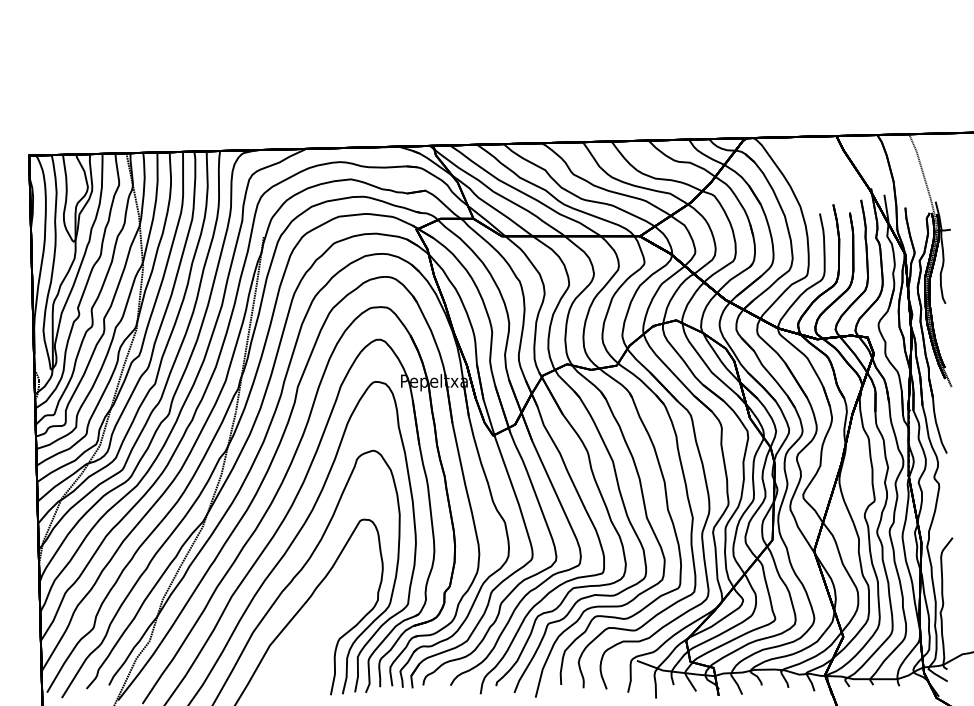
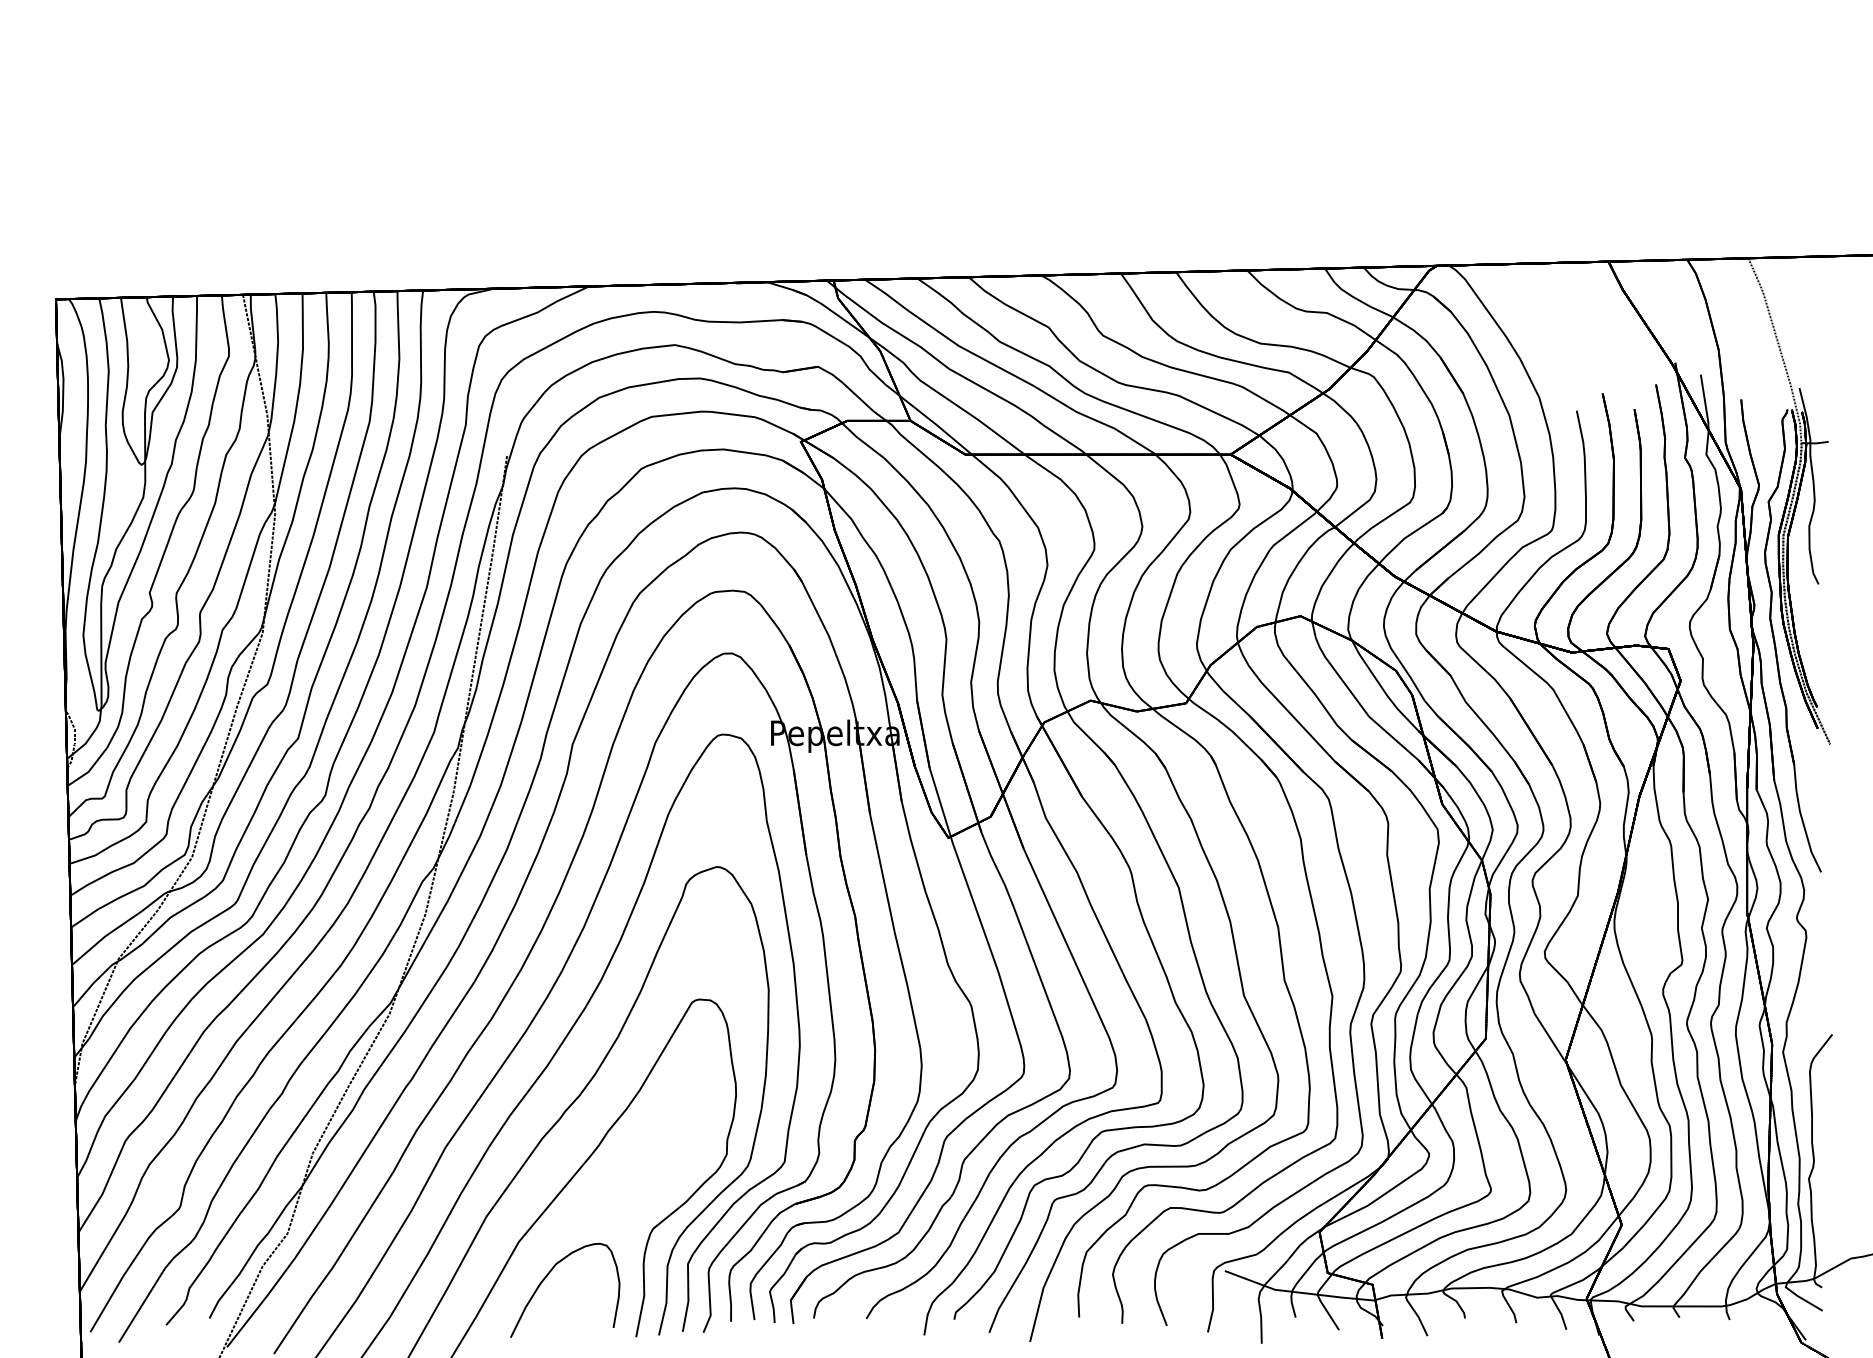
part: (286, 662) -> (550, 1274), added

